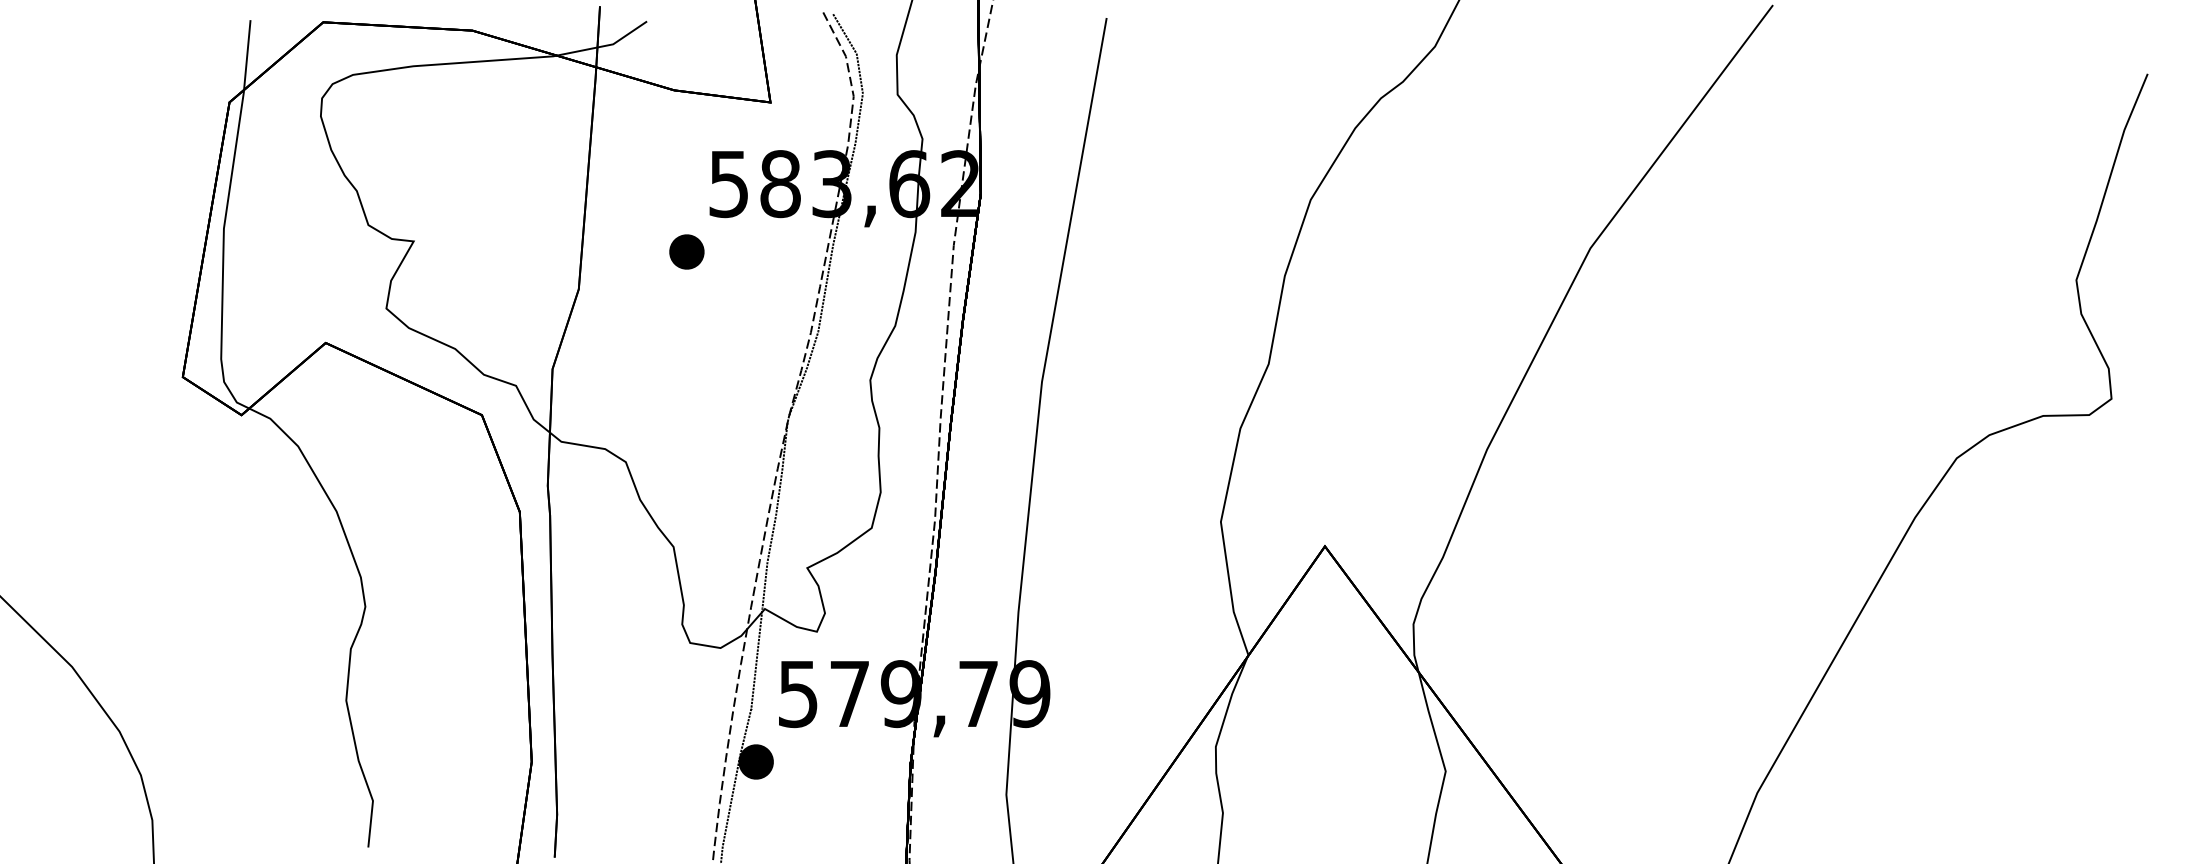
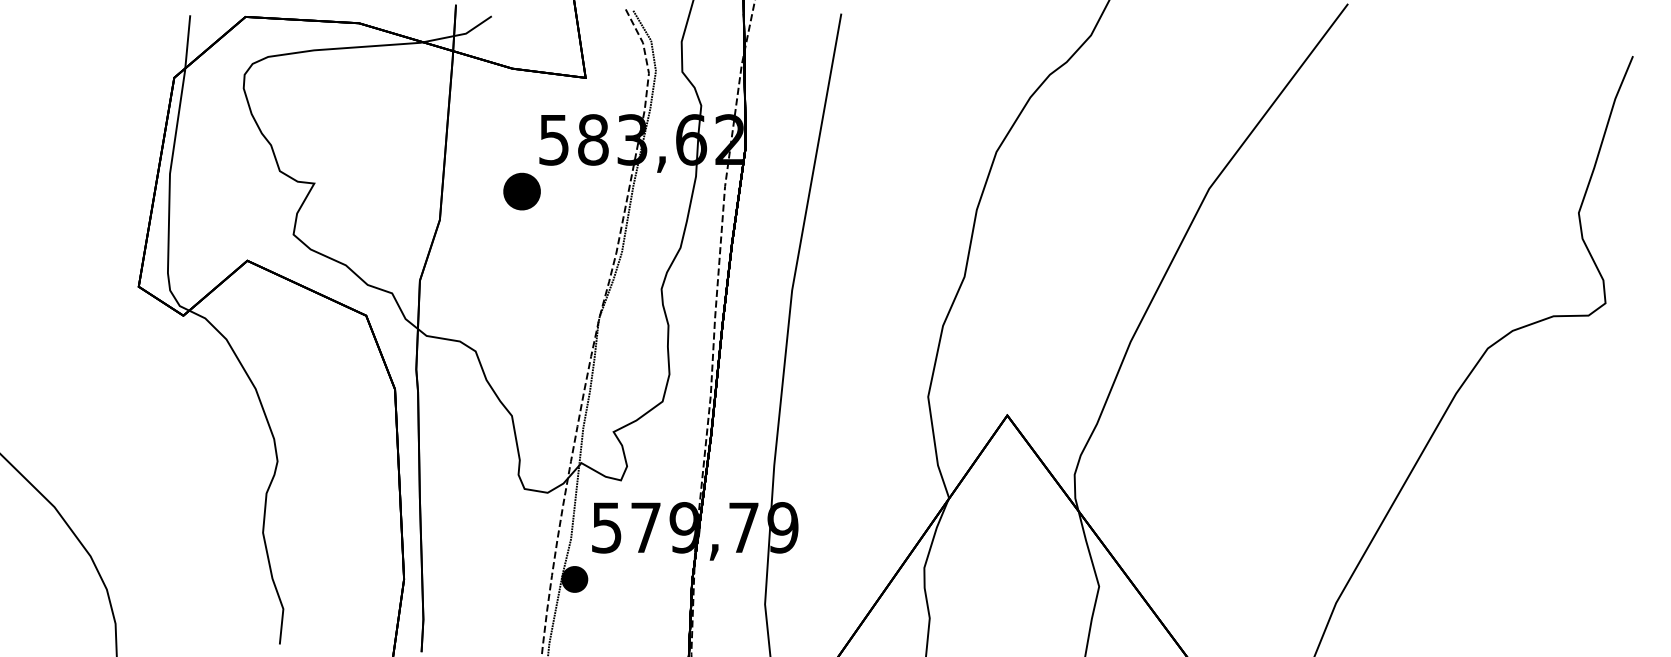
part: (686, 251) -> (521, 191), size x1.4

